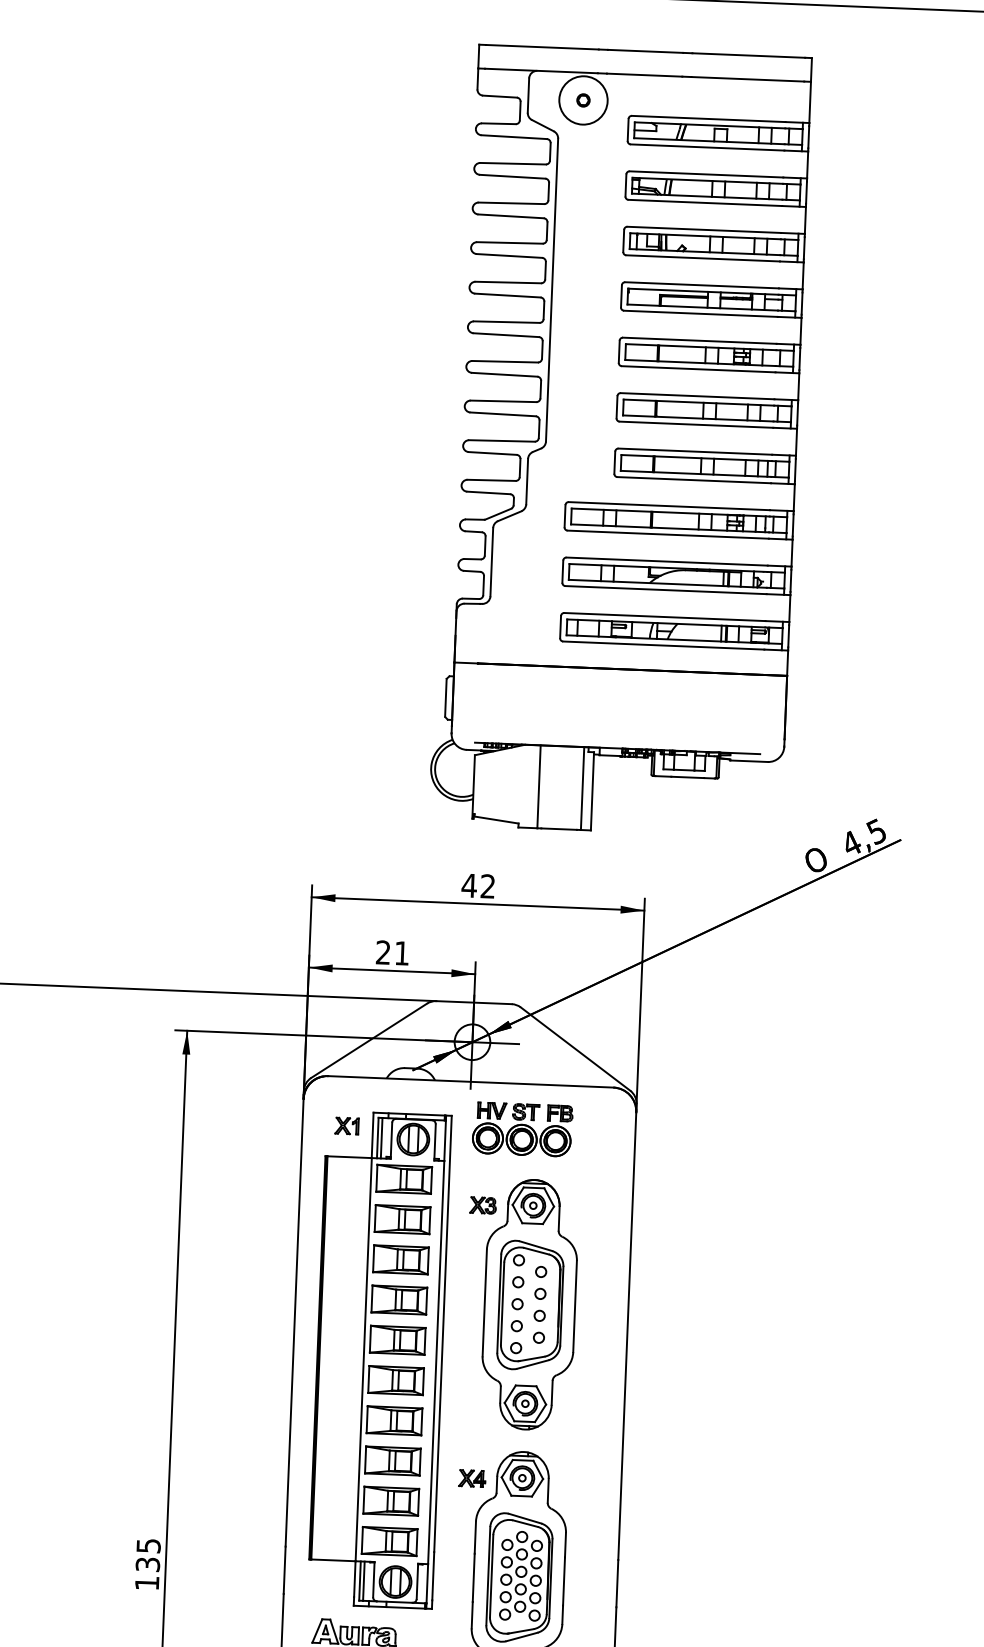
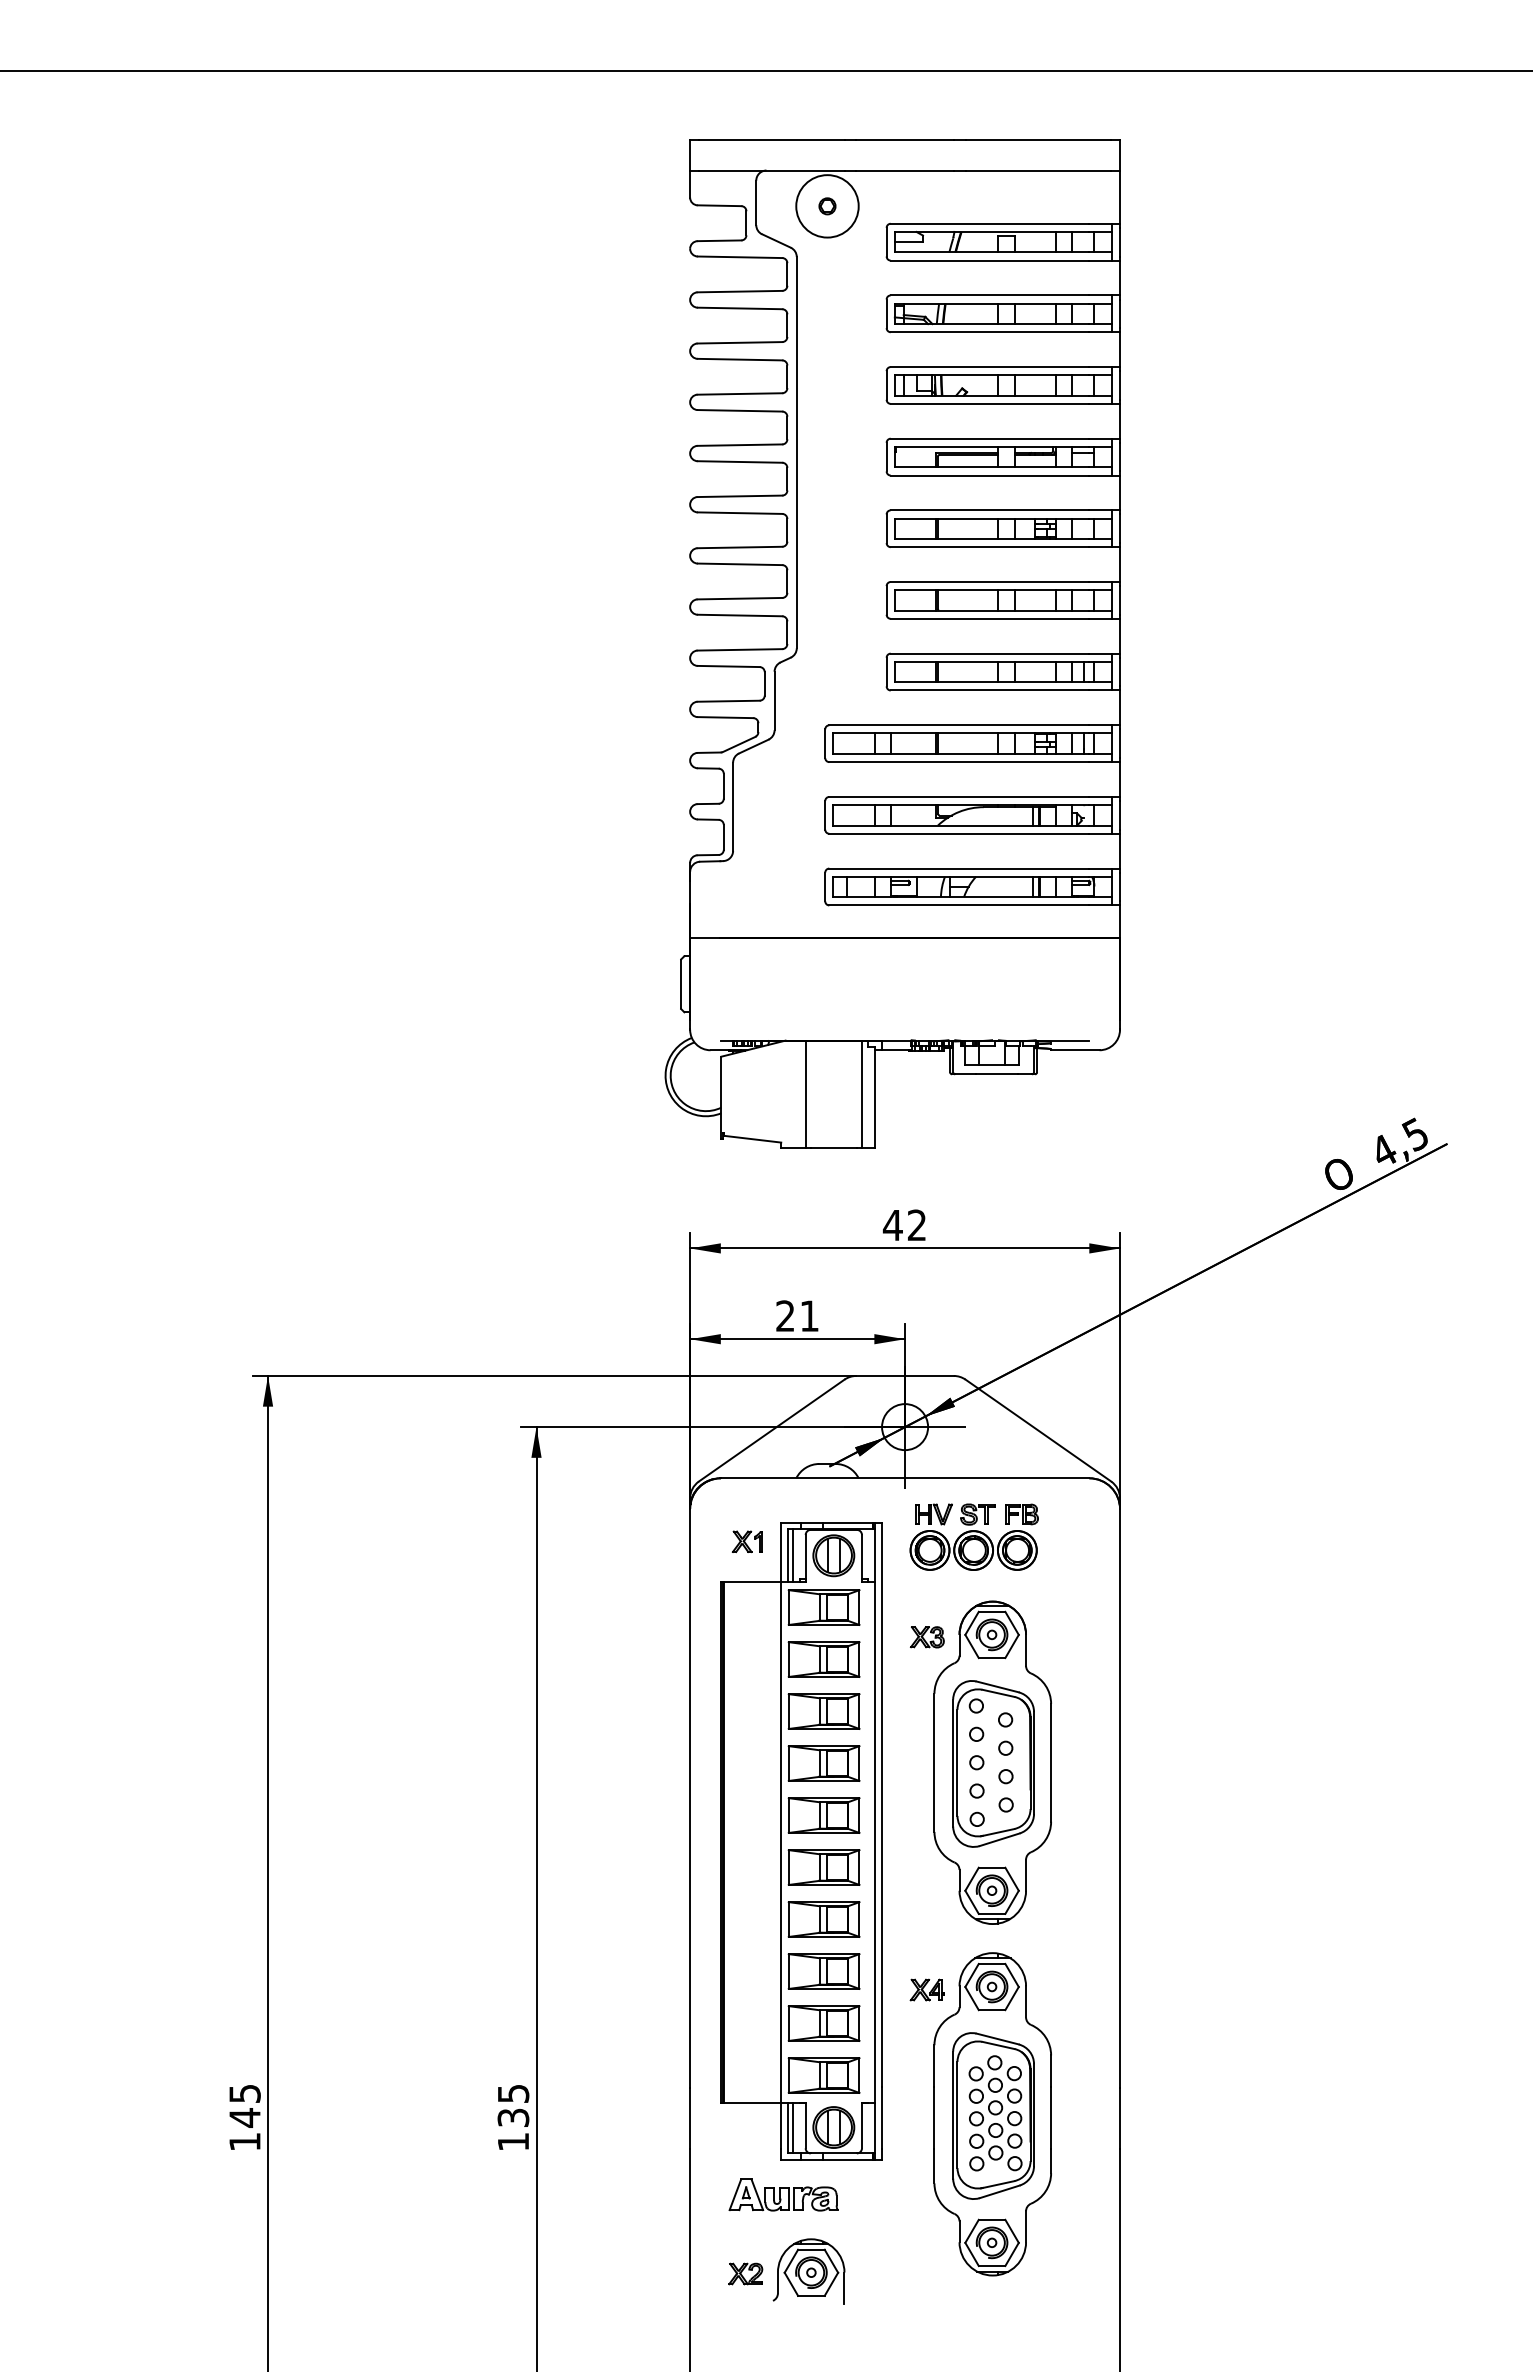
part: (620, 440) -> (892, 643), moved

